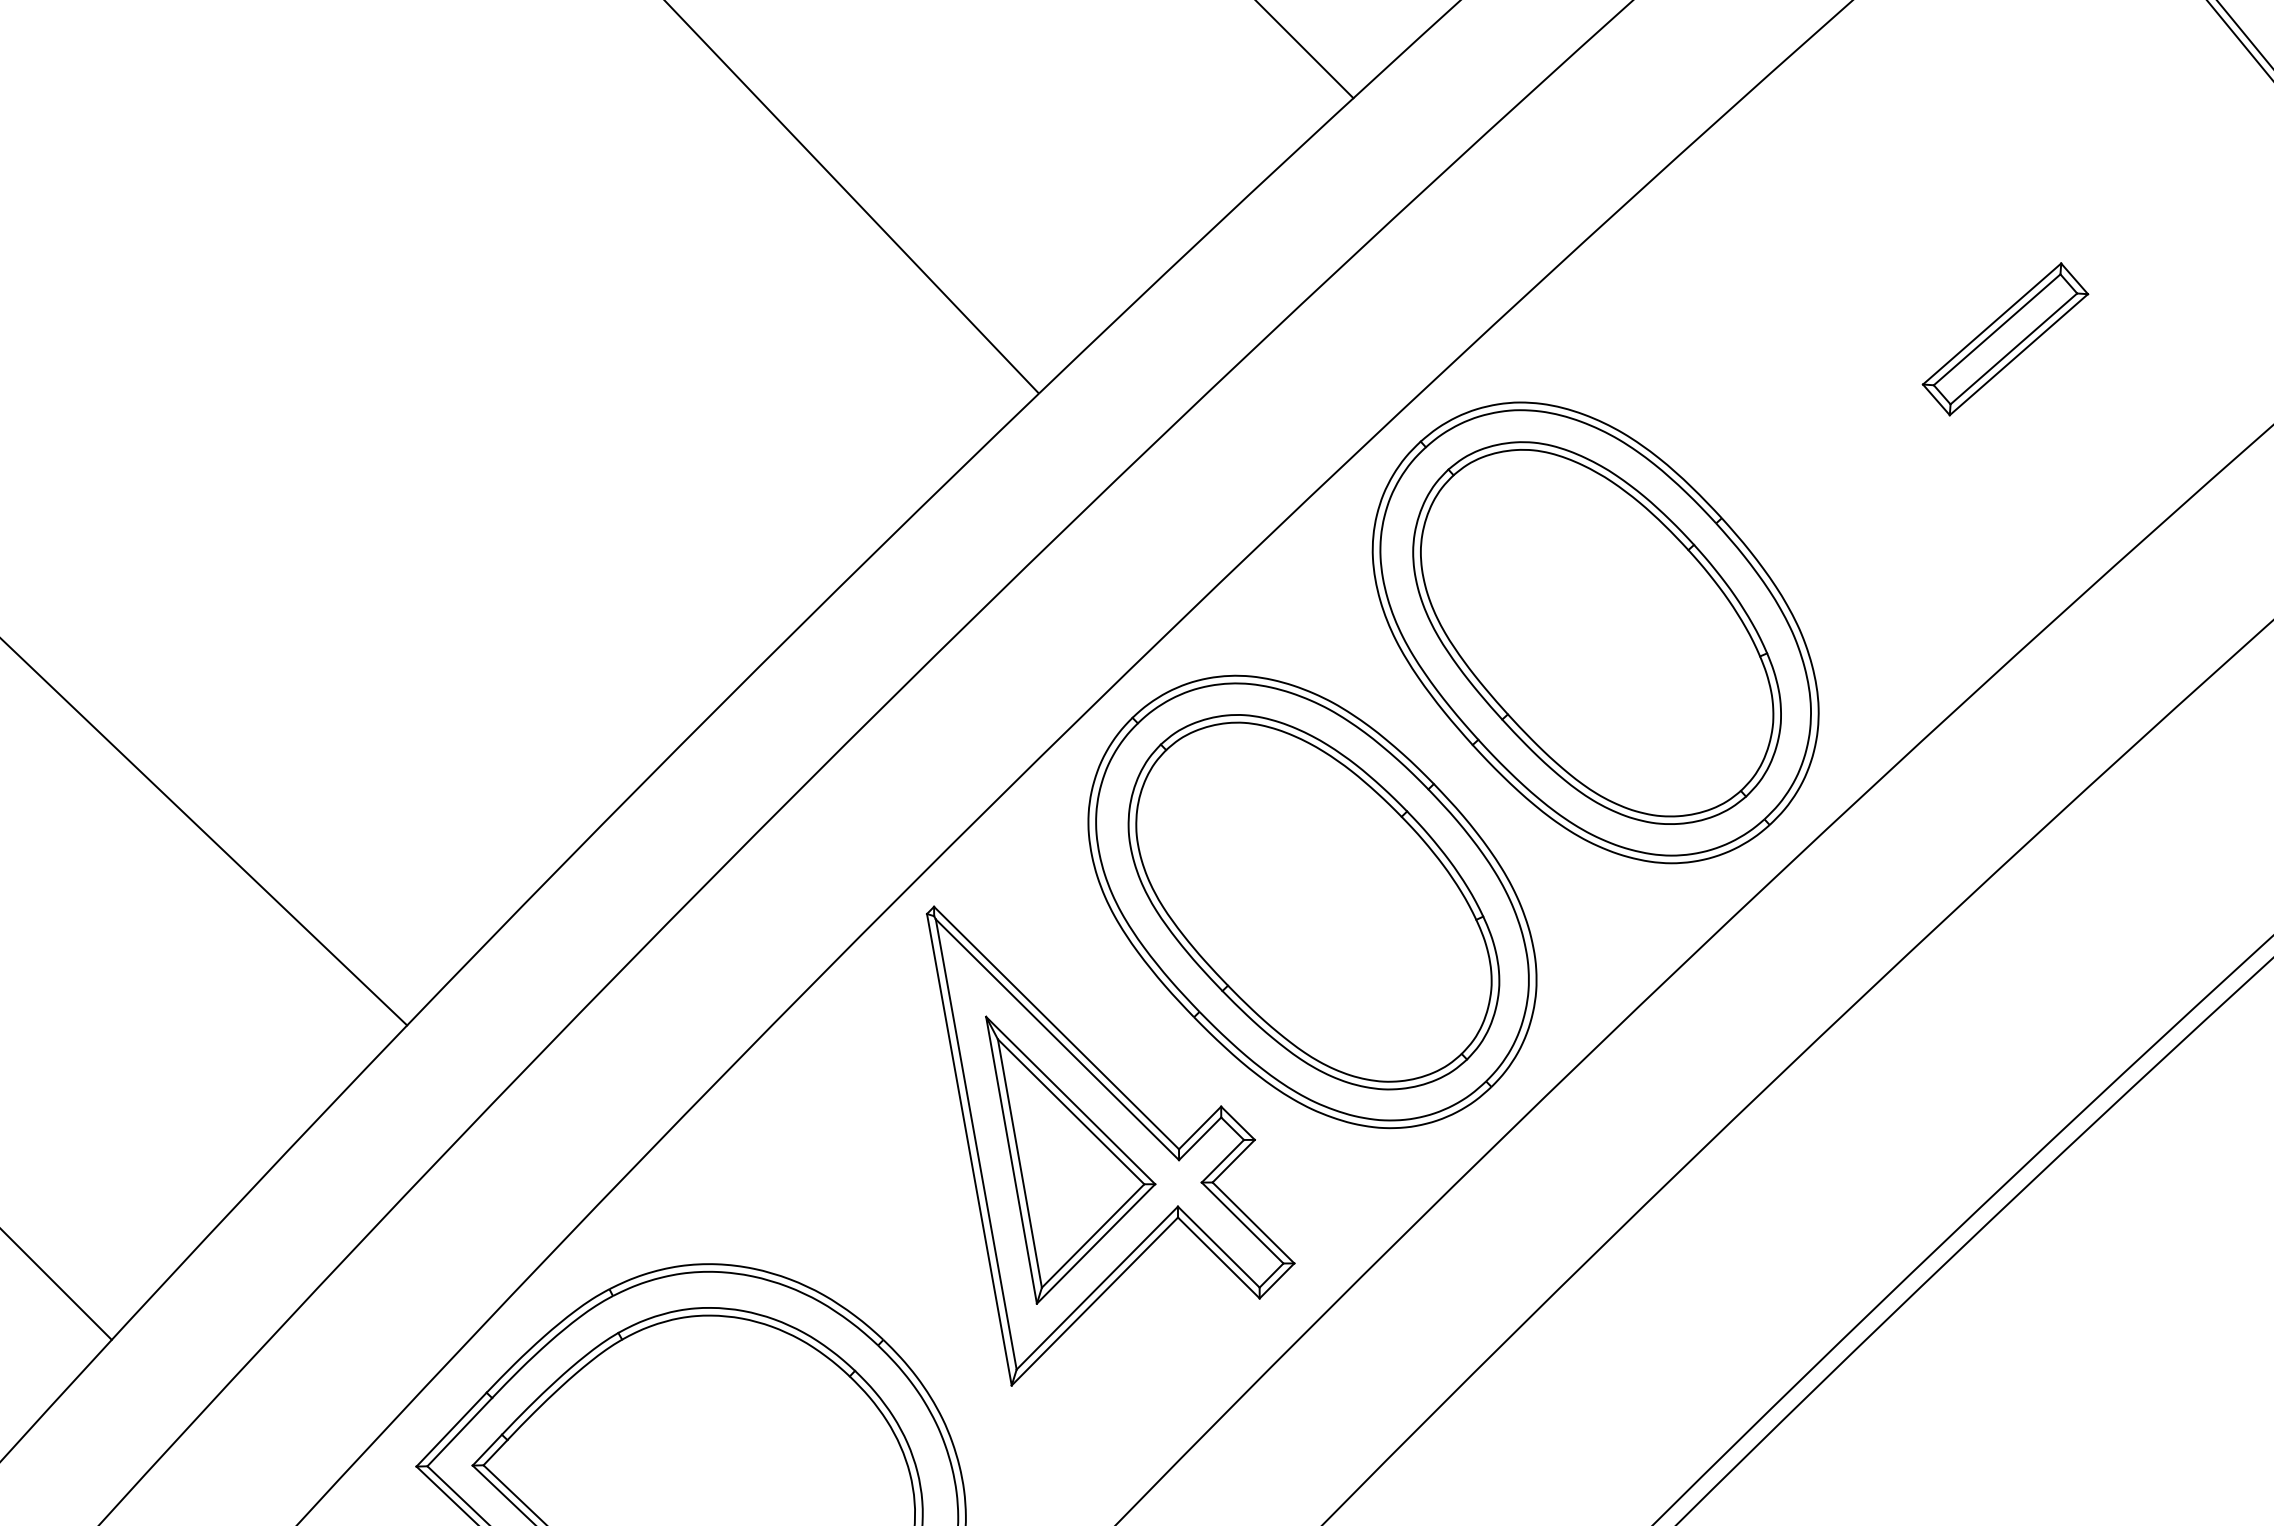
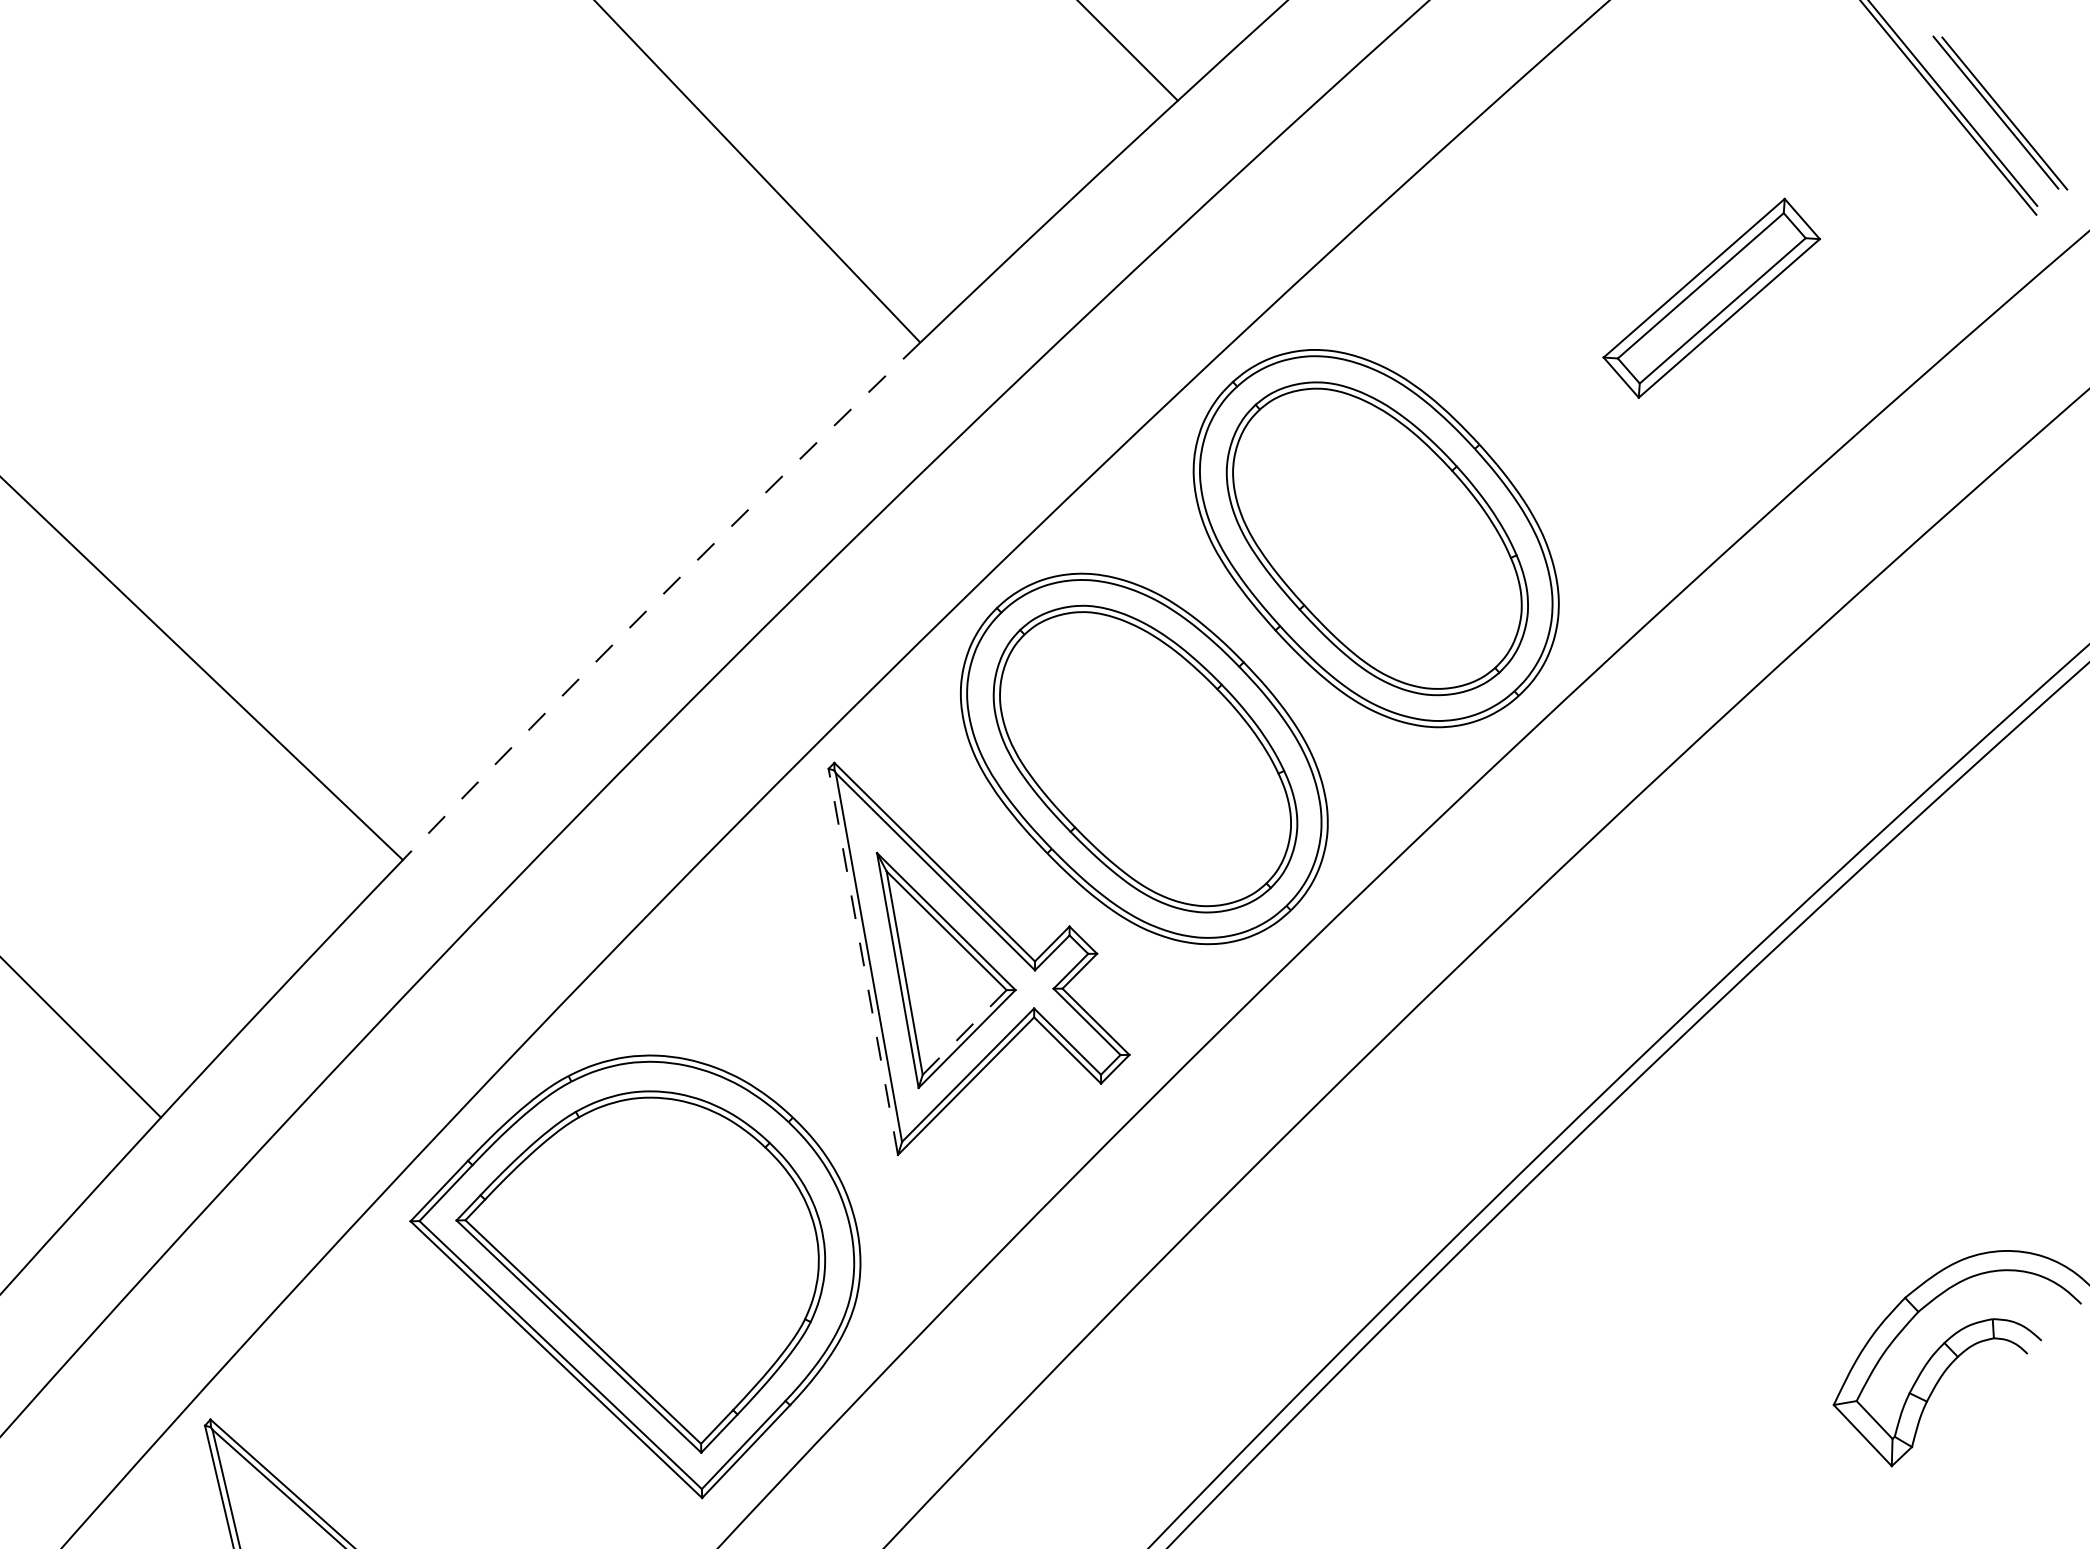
part: (2005, 338) -> (1711, 297), size x1.6
arc: (719, 706) -> (658, 598), solid -> dashed
line: (969, 1149) -> (863, 961), solid -> dashed
line: (1092, 1236) -> (964, 1032), solid -> dashed

